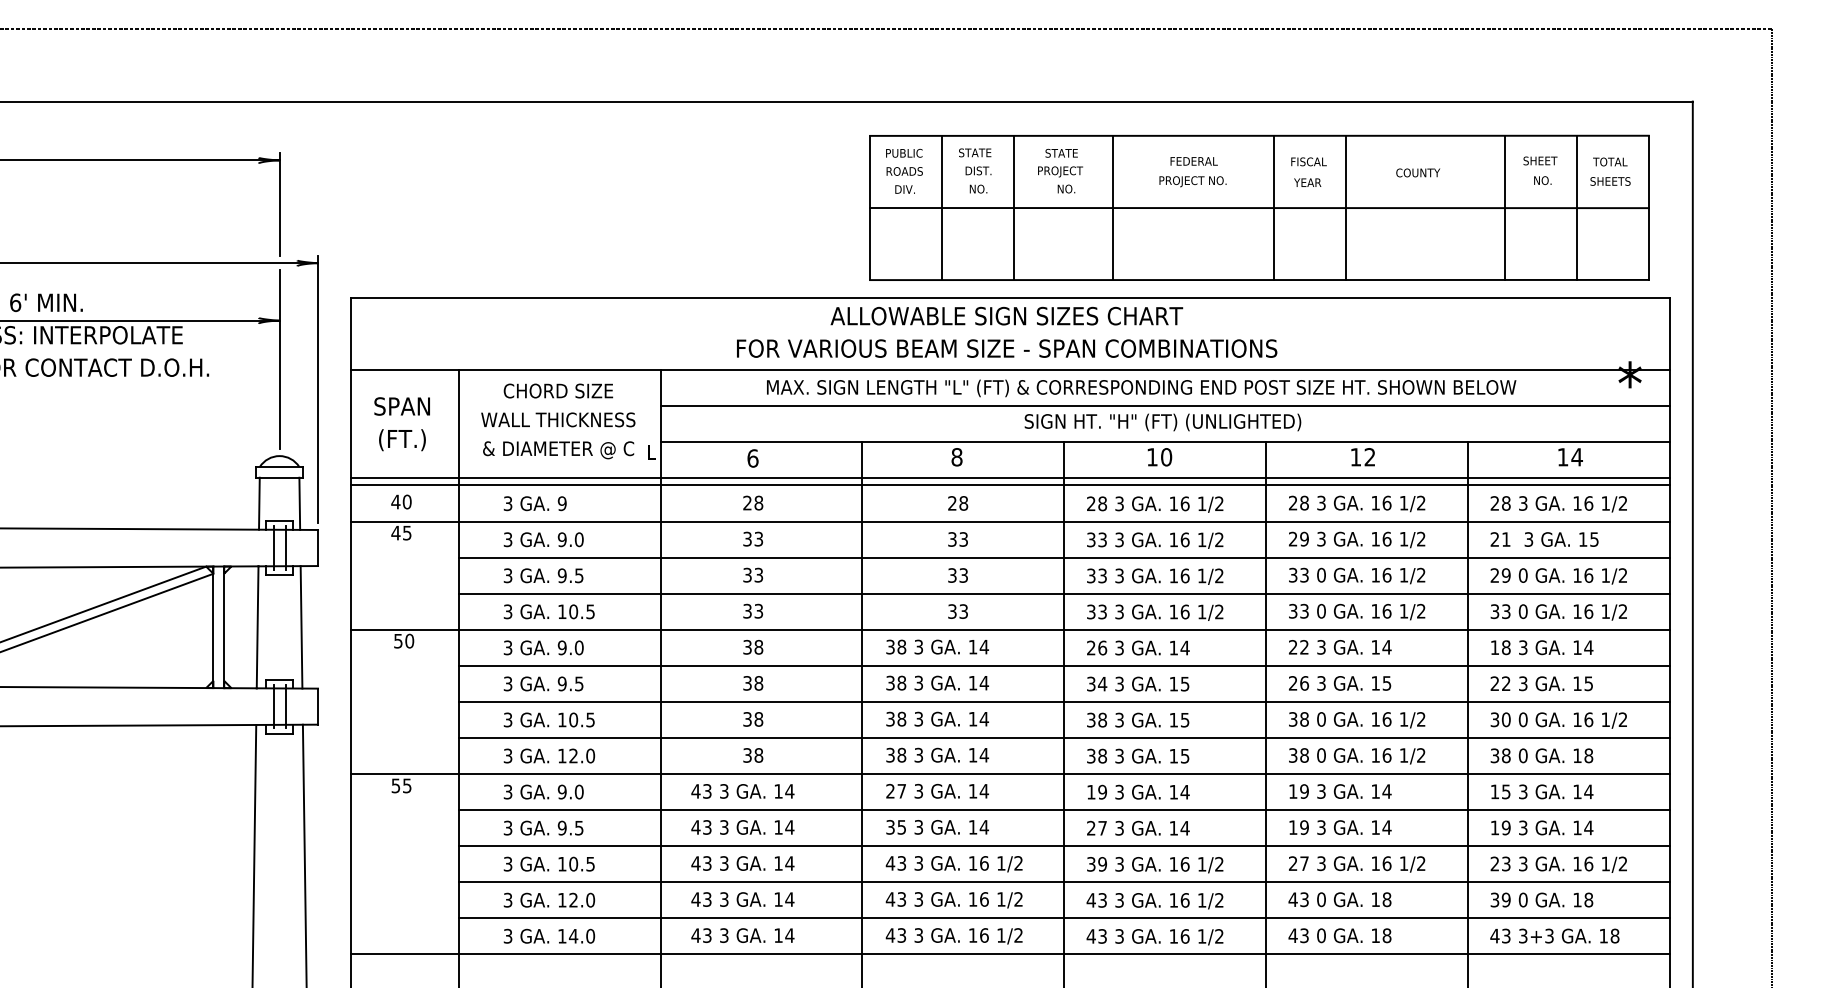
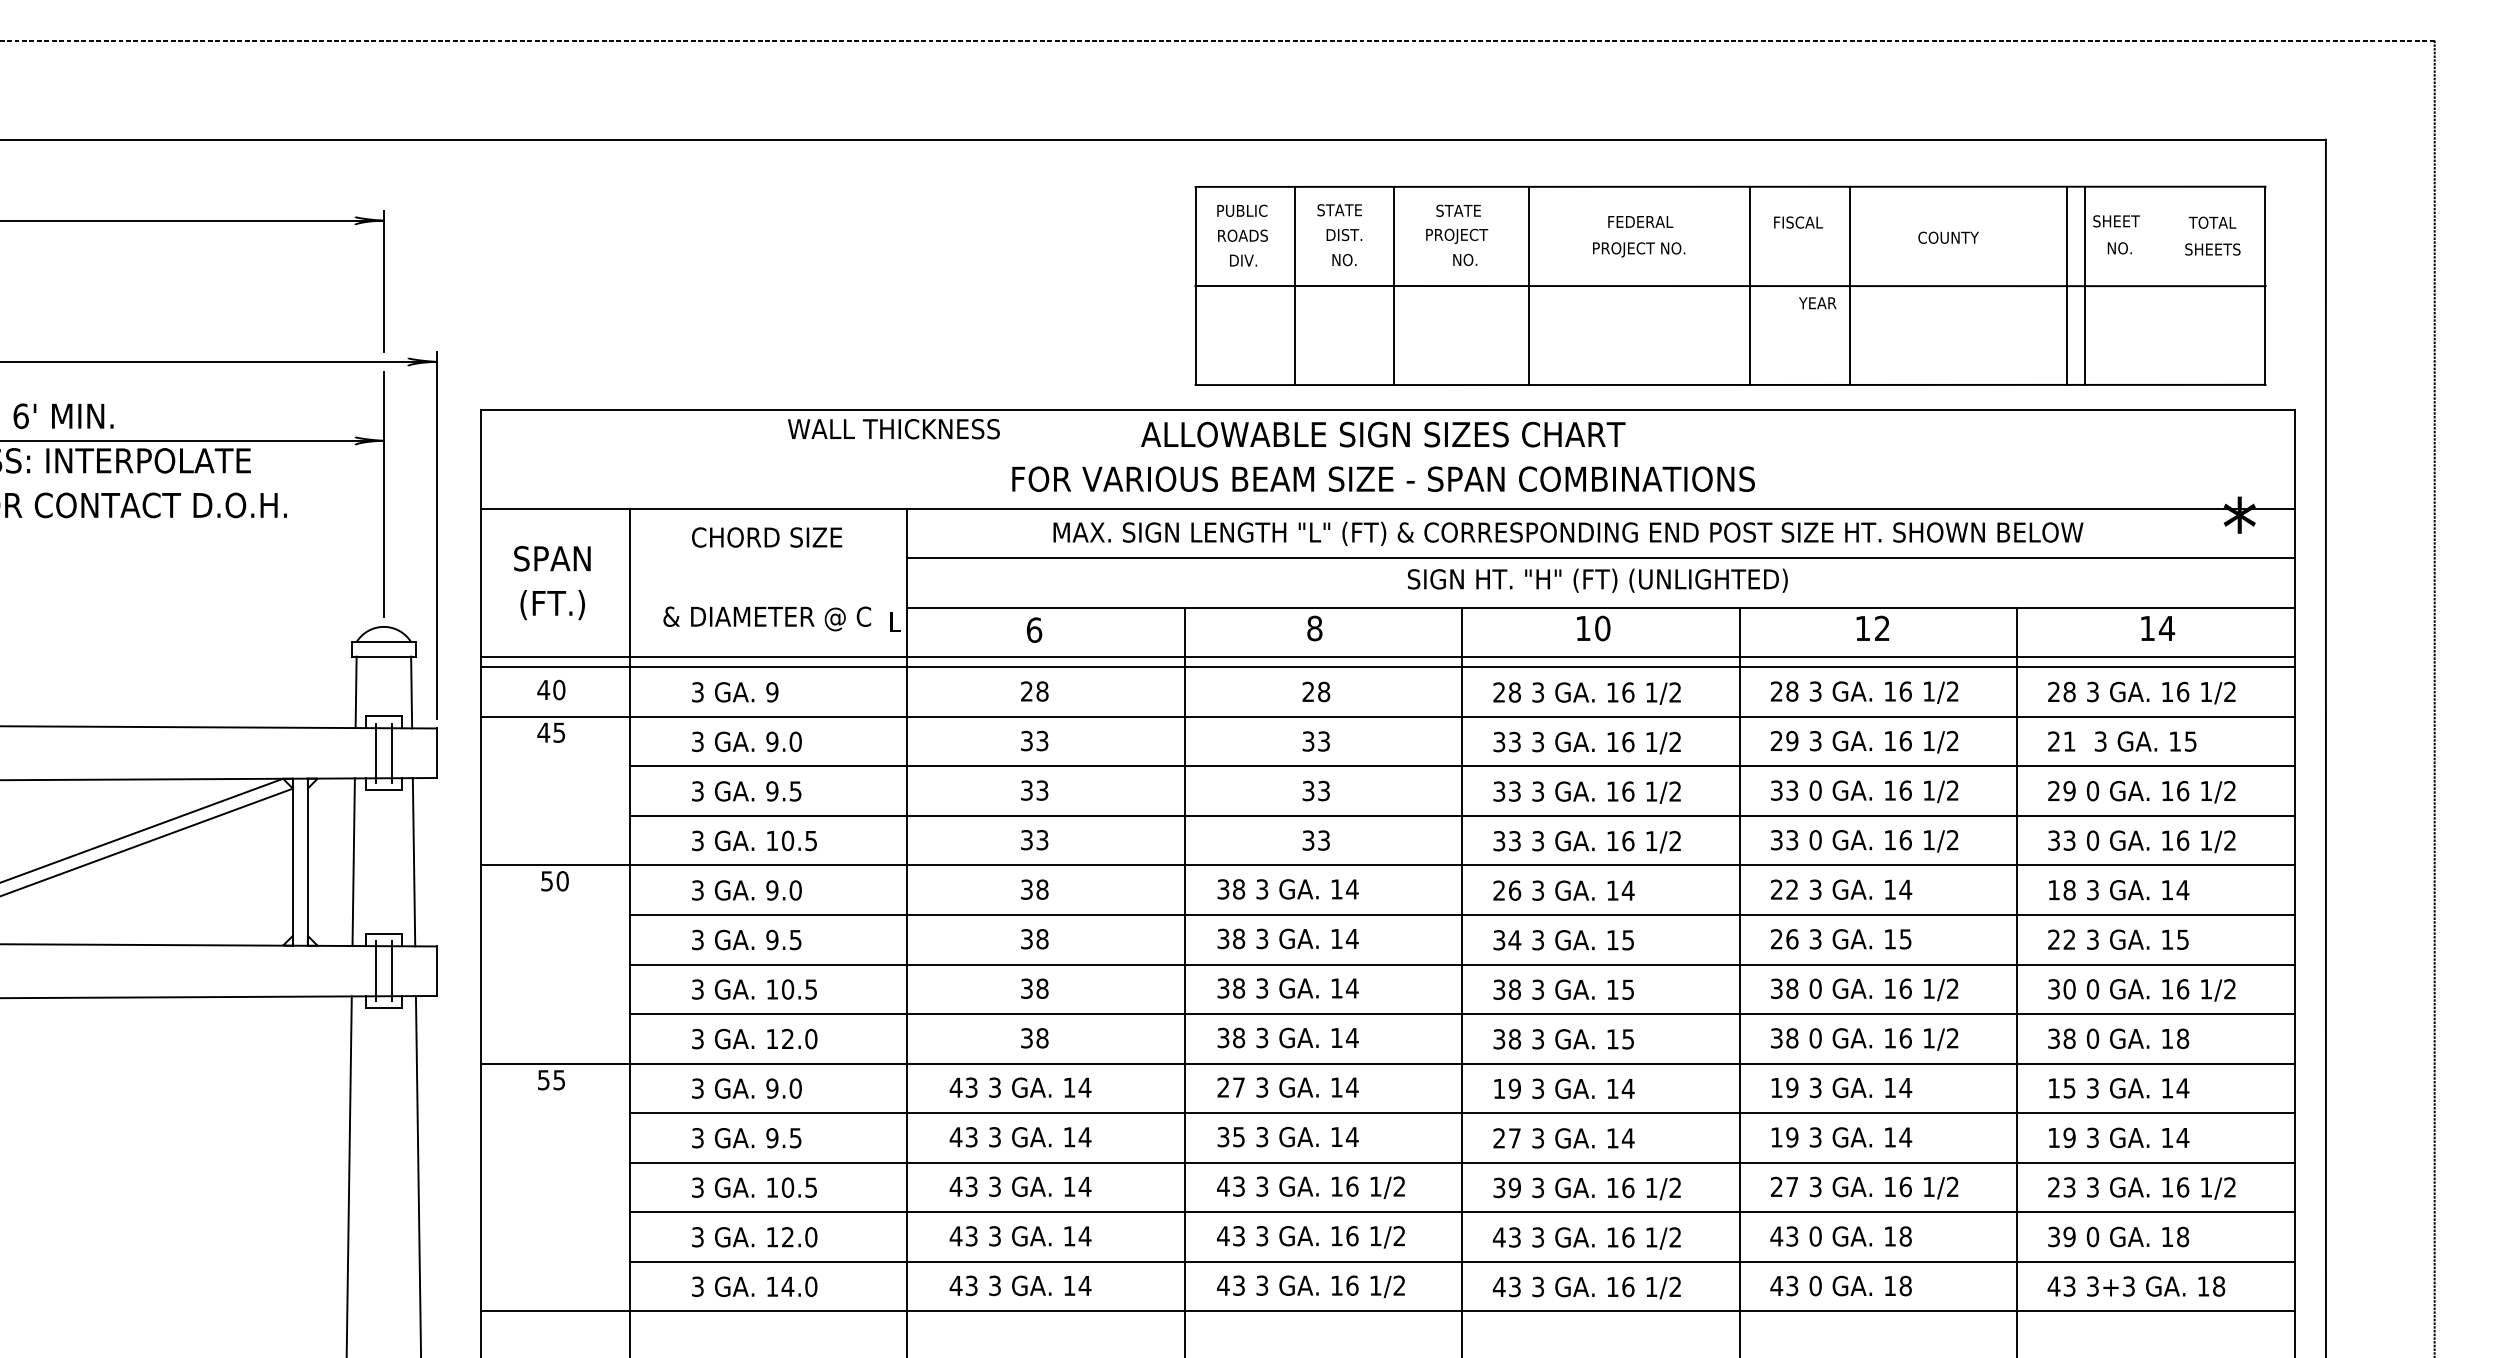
text: (1307, 182) -> (1817, 303), moved
line: (1576, 207) -> (2085, 285), moved
text: (558, 420) -> (893, 429), moved

